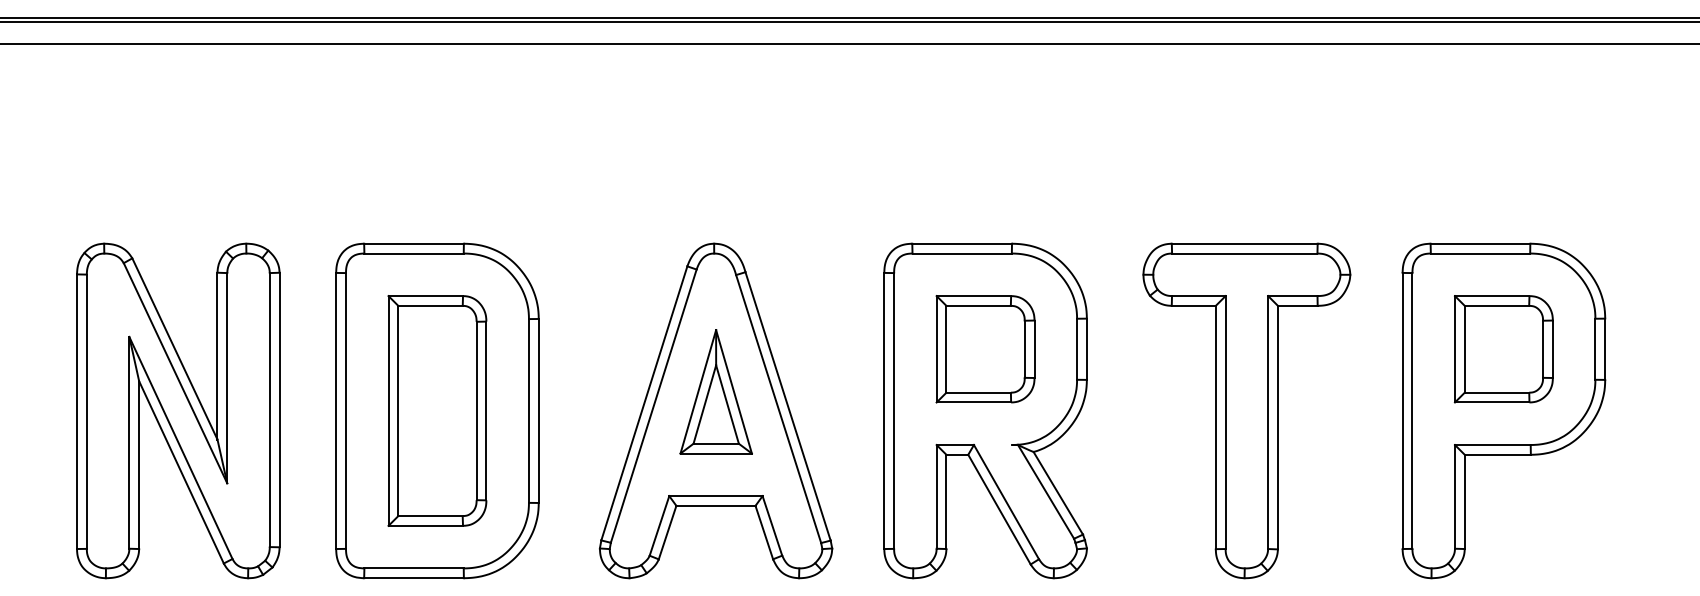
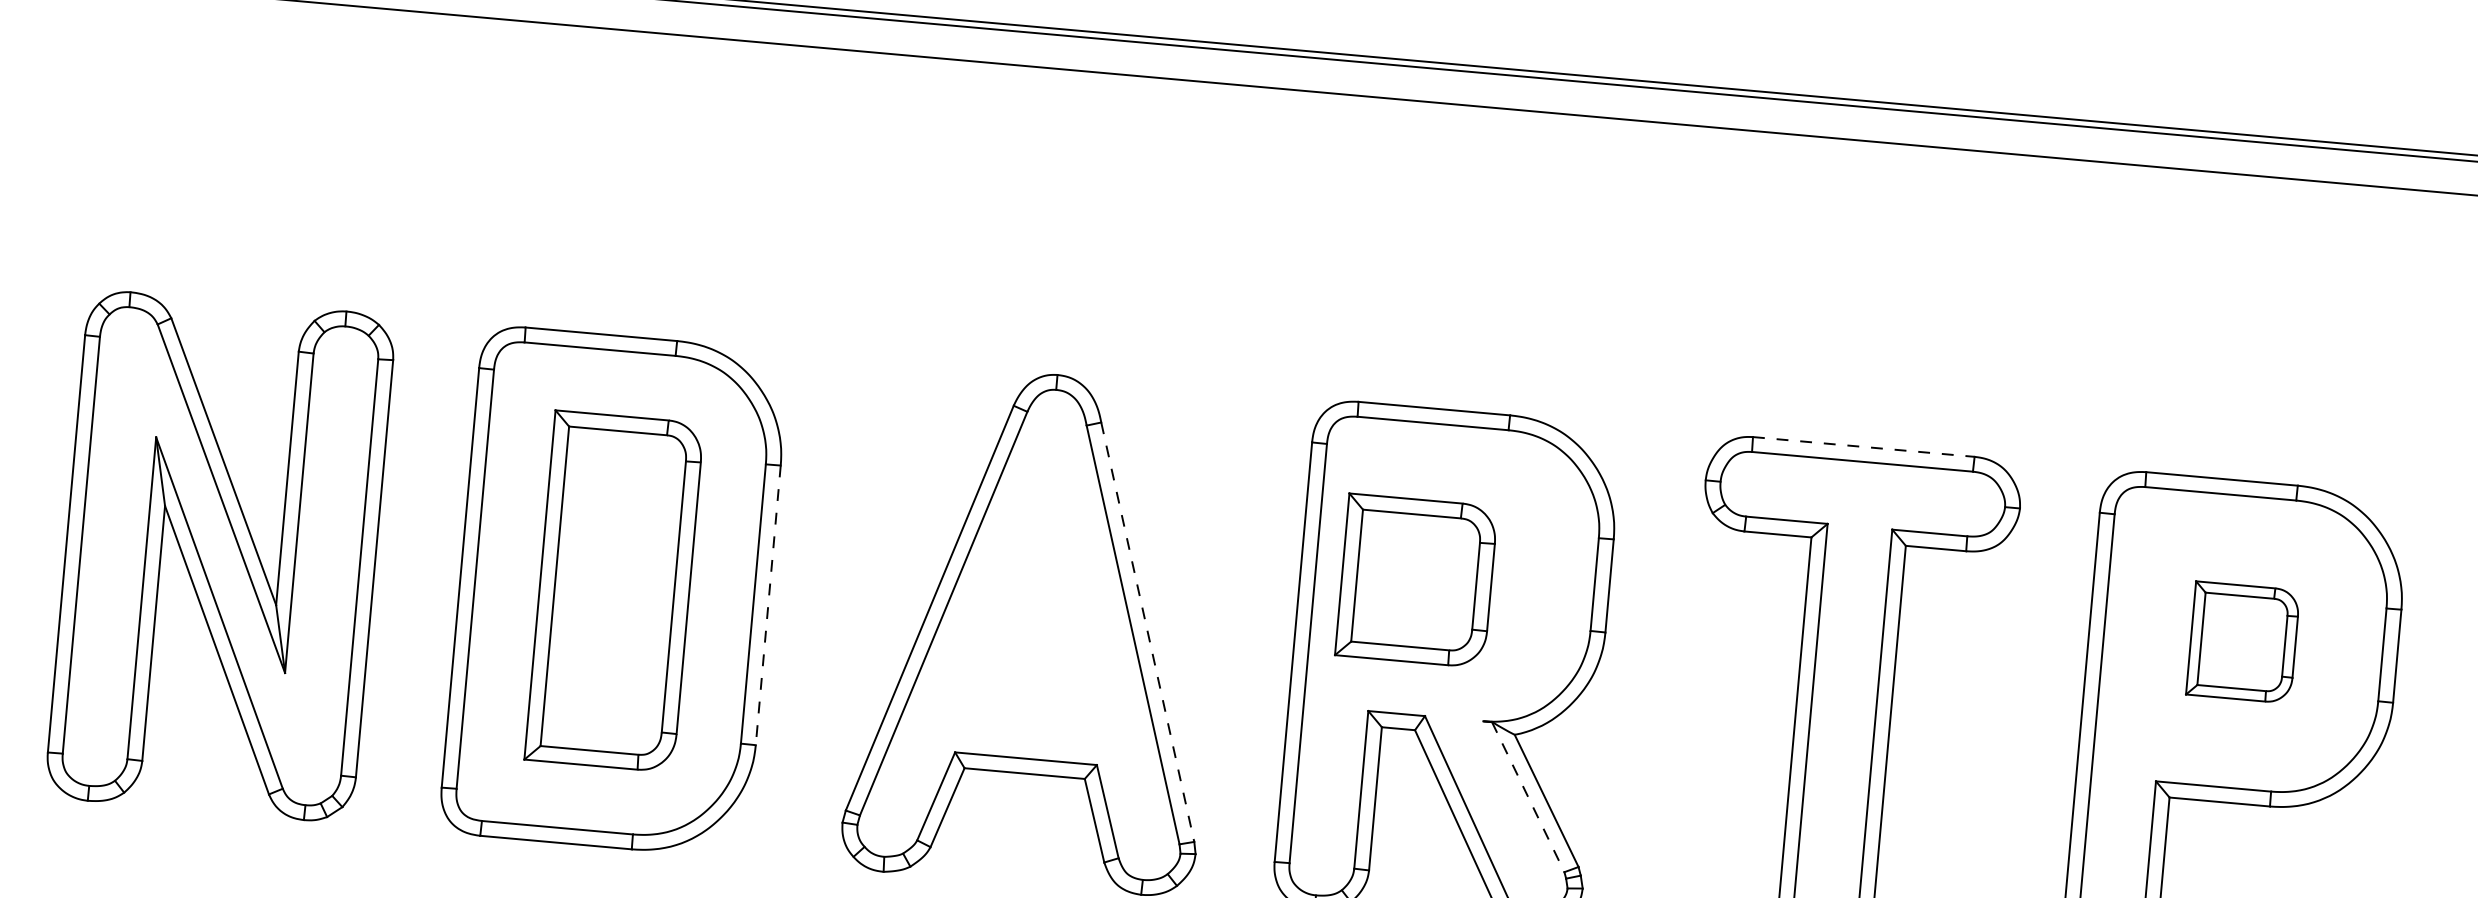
line: (1244, 243) -> (1863, 446), solid -> dashed
part: (985, 349) -> (1416, 581), moved
part: (1503, 349) -> (2242, 642), size x0.7
part: (715, 391) -> (1039, 599), removed
line: (788, 406) -> (1148, 632), solid -> dashed
line: (538, 410) -> (767, 604), solid -> dashed
line: (1046, 491) -> (1528, 796), solid -> dashed

